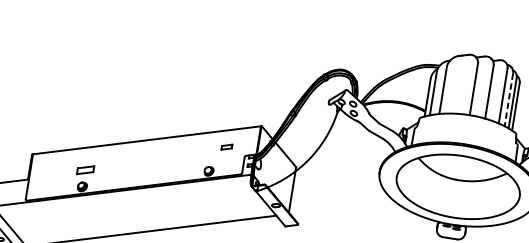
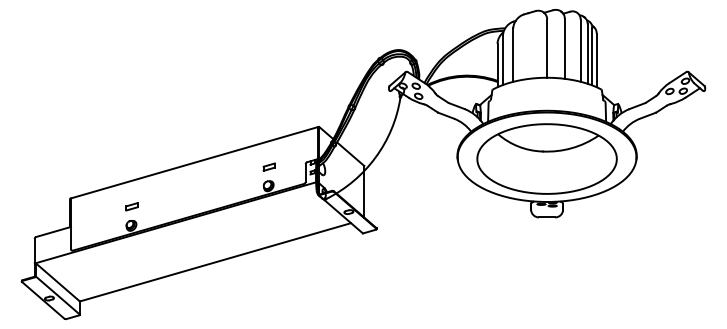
line: (508, 100) -> (587, 54), dashed -> solid
part: (226, 146) -> (268, 166), moved
part: (85, 169) -> (131, 206), size x0.62

